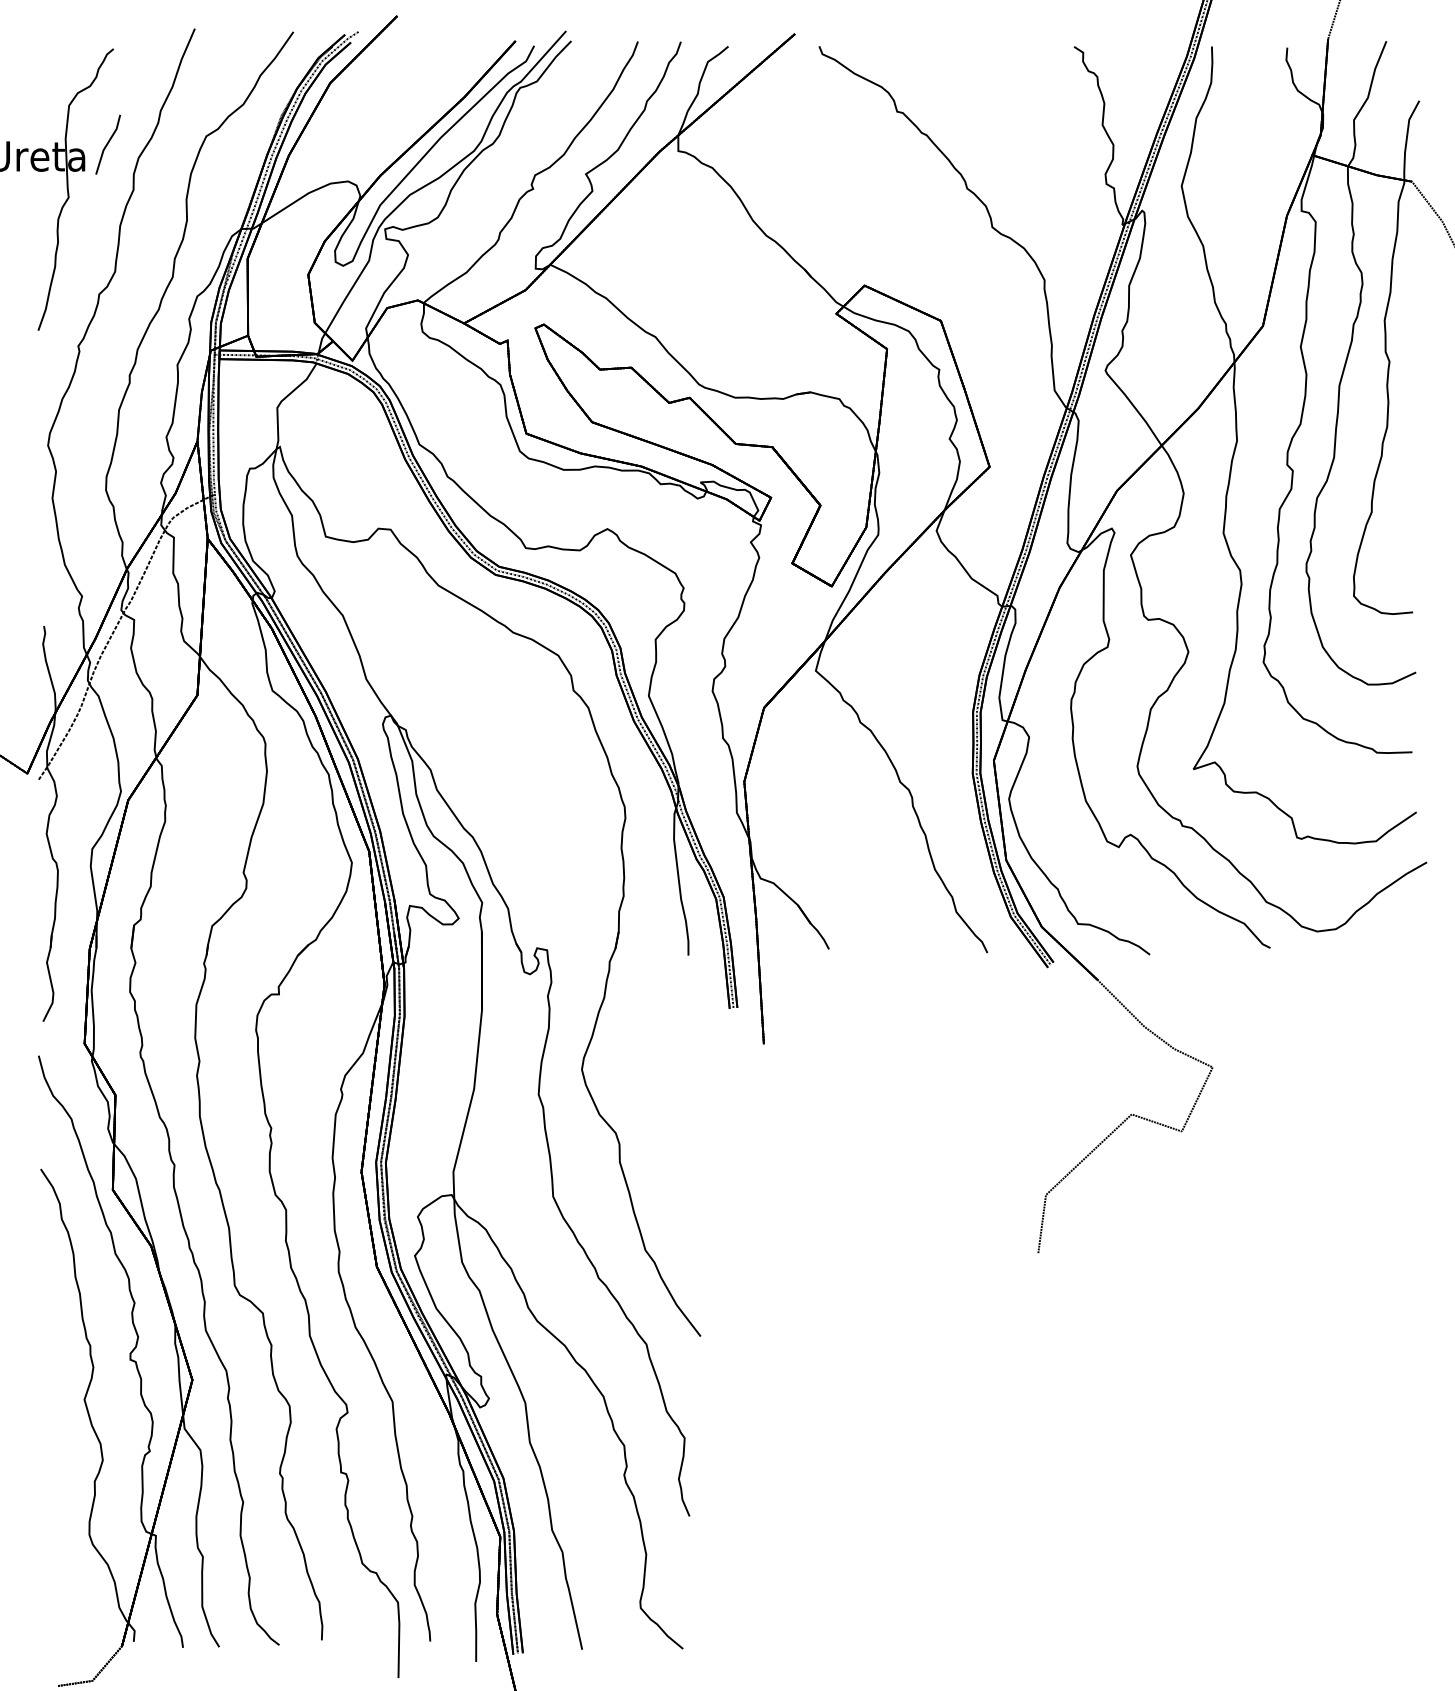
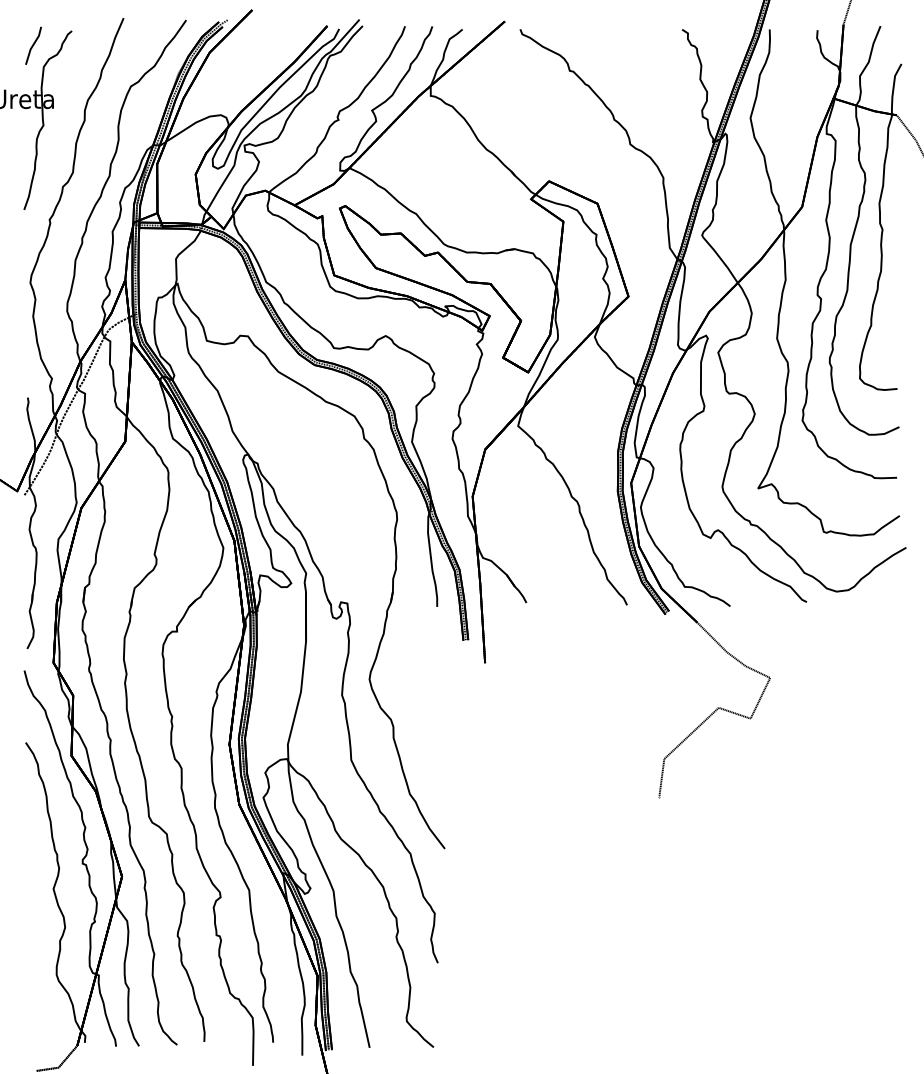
part: (108, 144) -> (33, 45), moved

